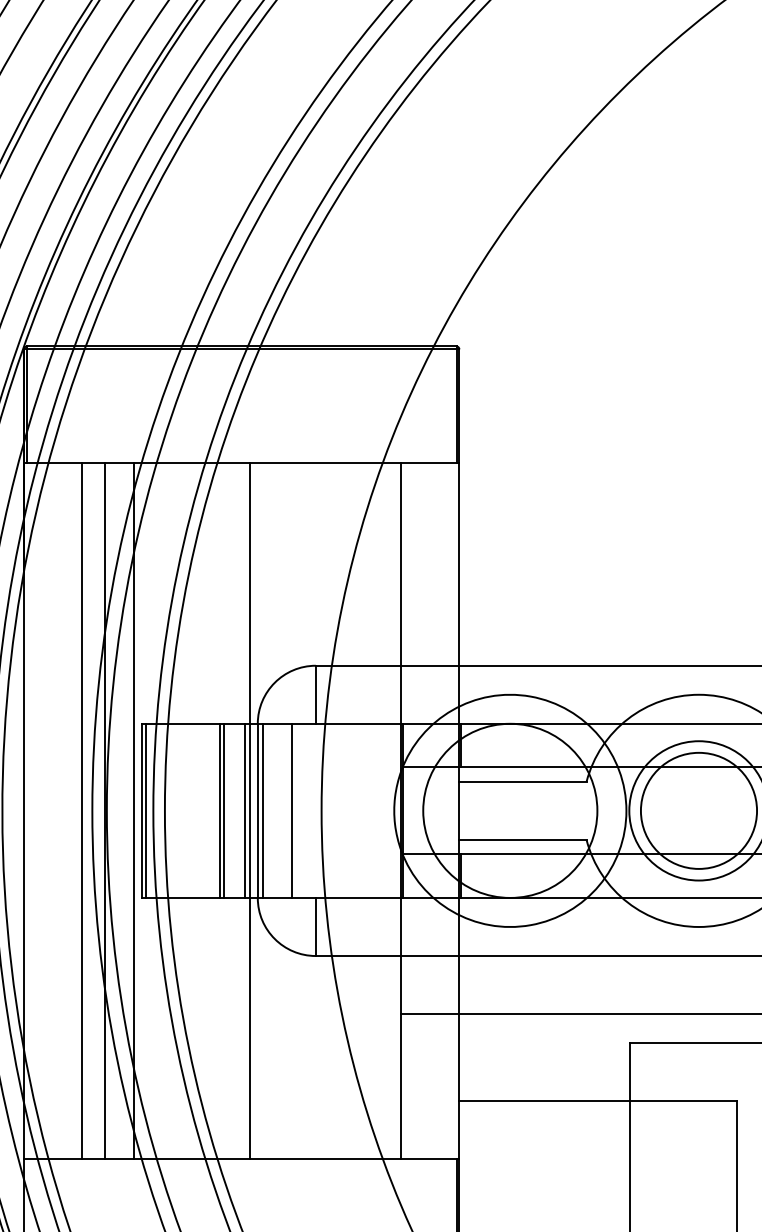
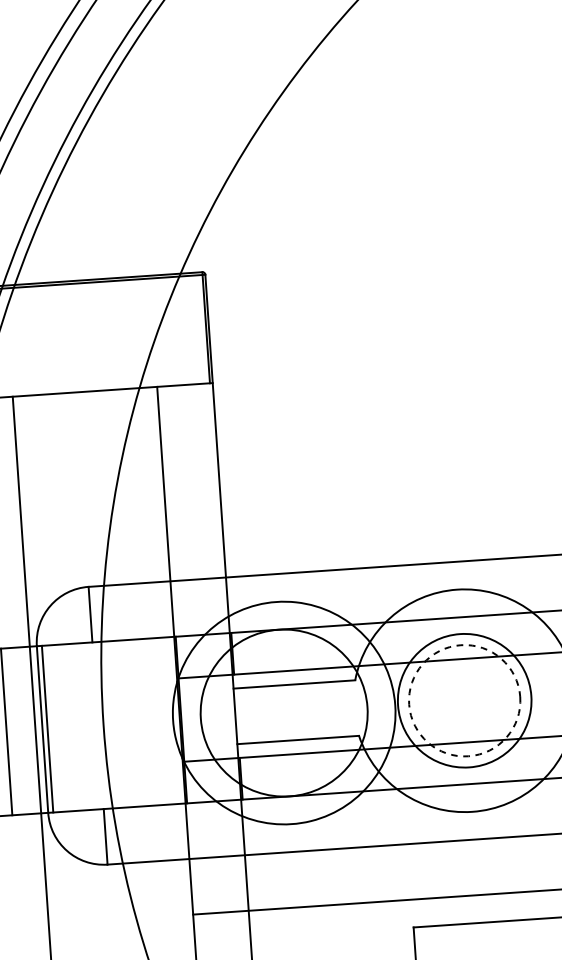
line: (224, 810) -> (10, 731), removed
line: (244, 810) -> (29, 730), removed
line: (291, 810) -> (74, 726), removed
circle: (698, 810) -> (464, 700), solid -> dashed

